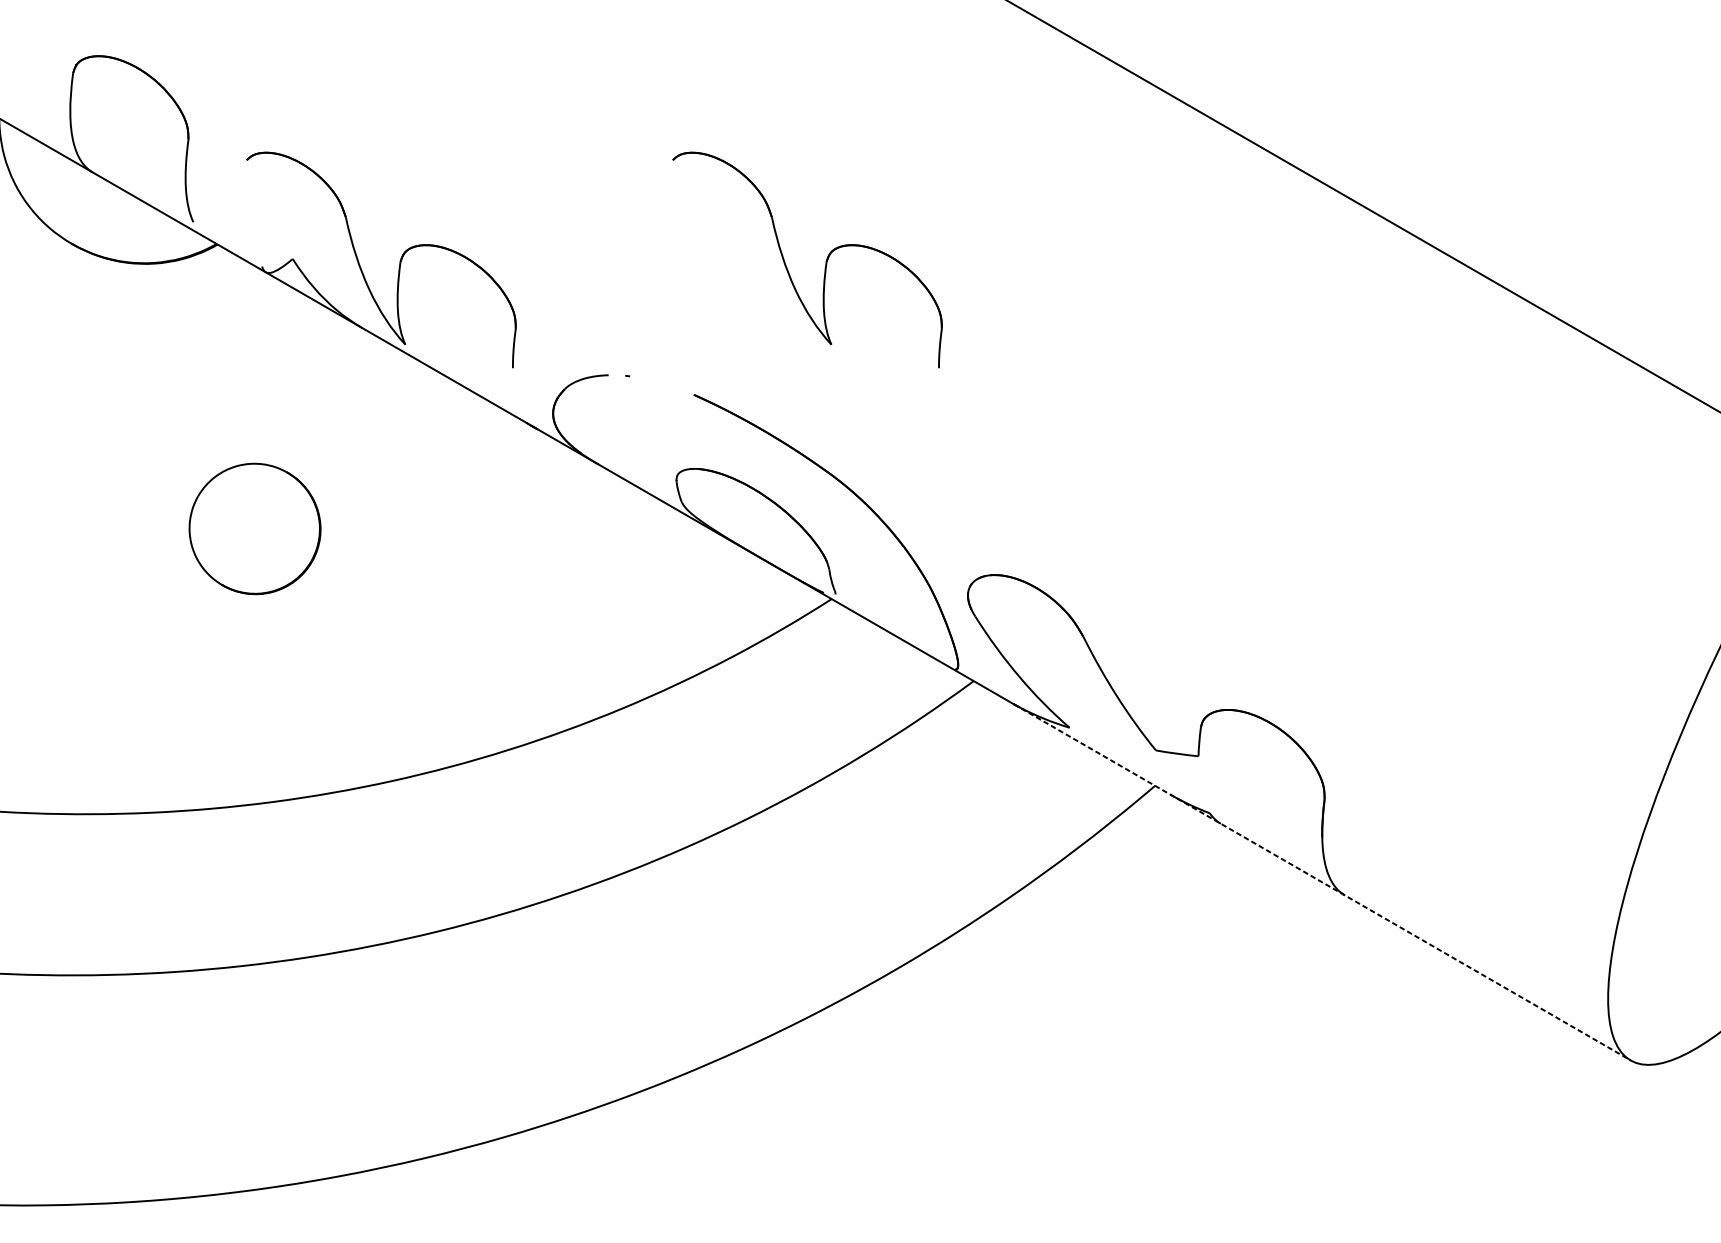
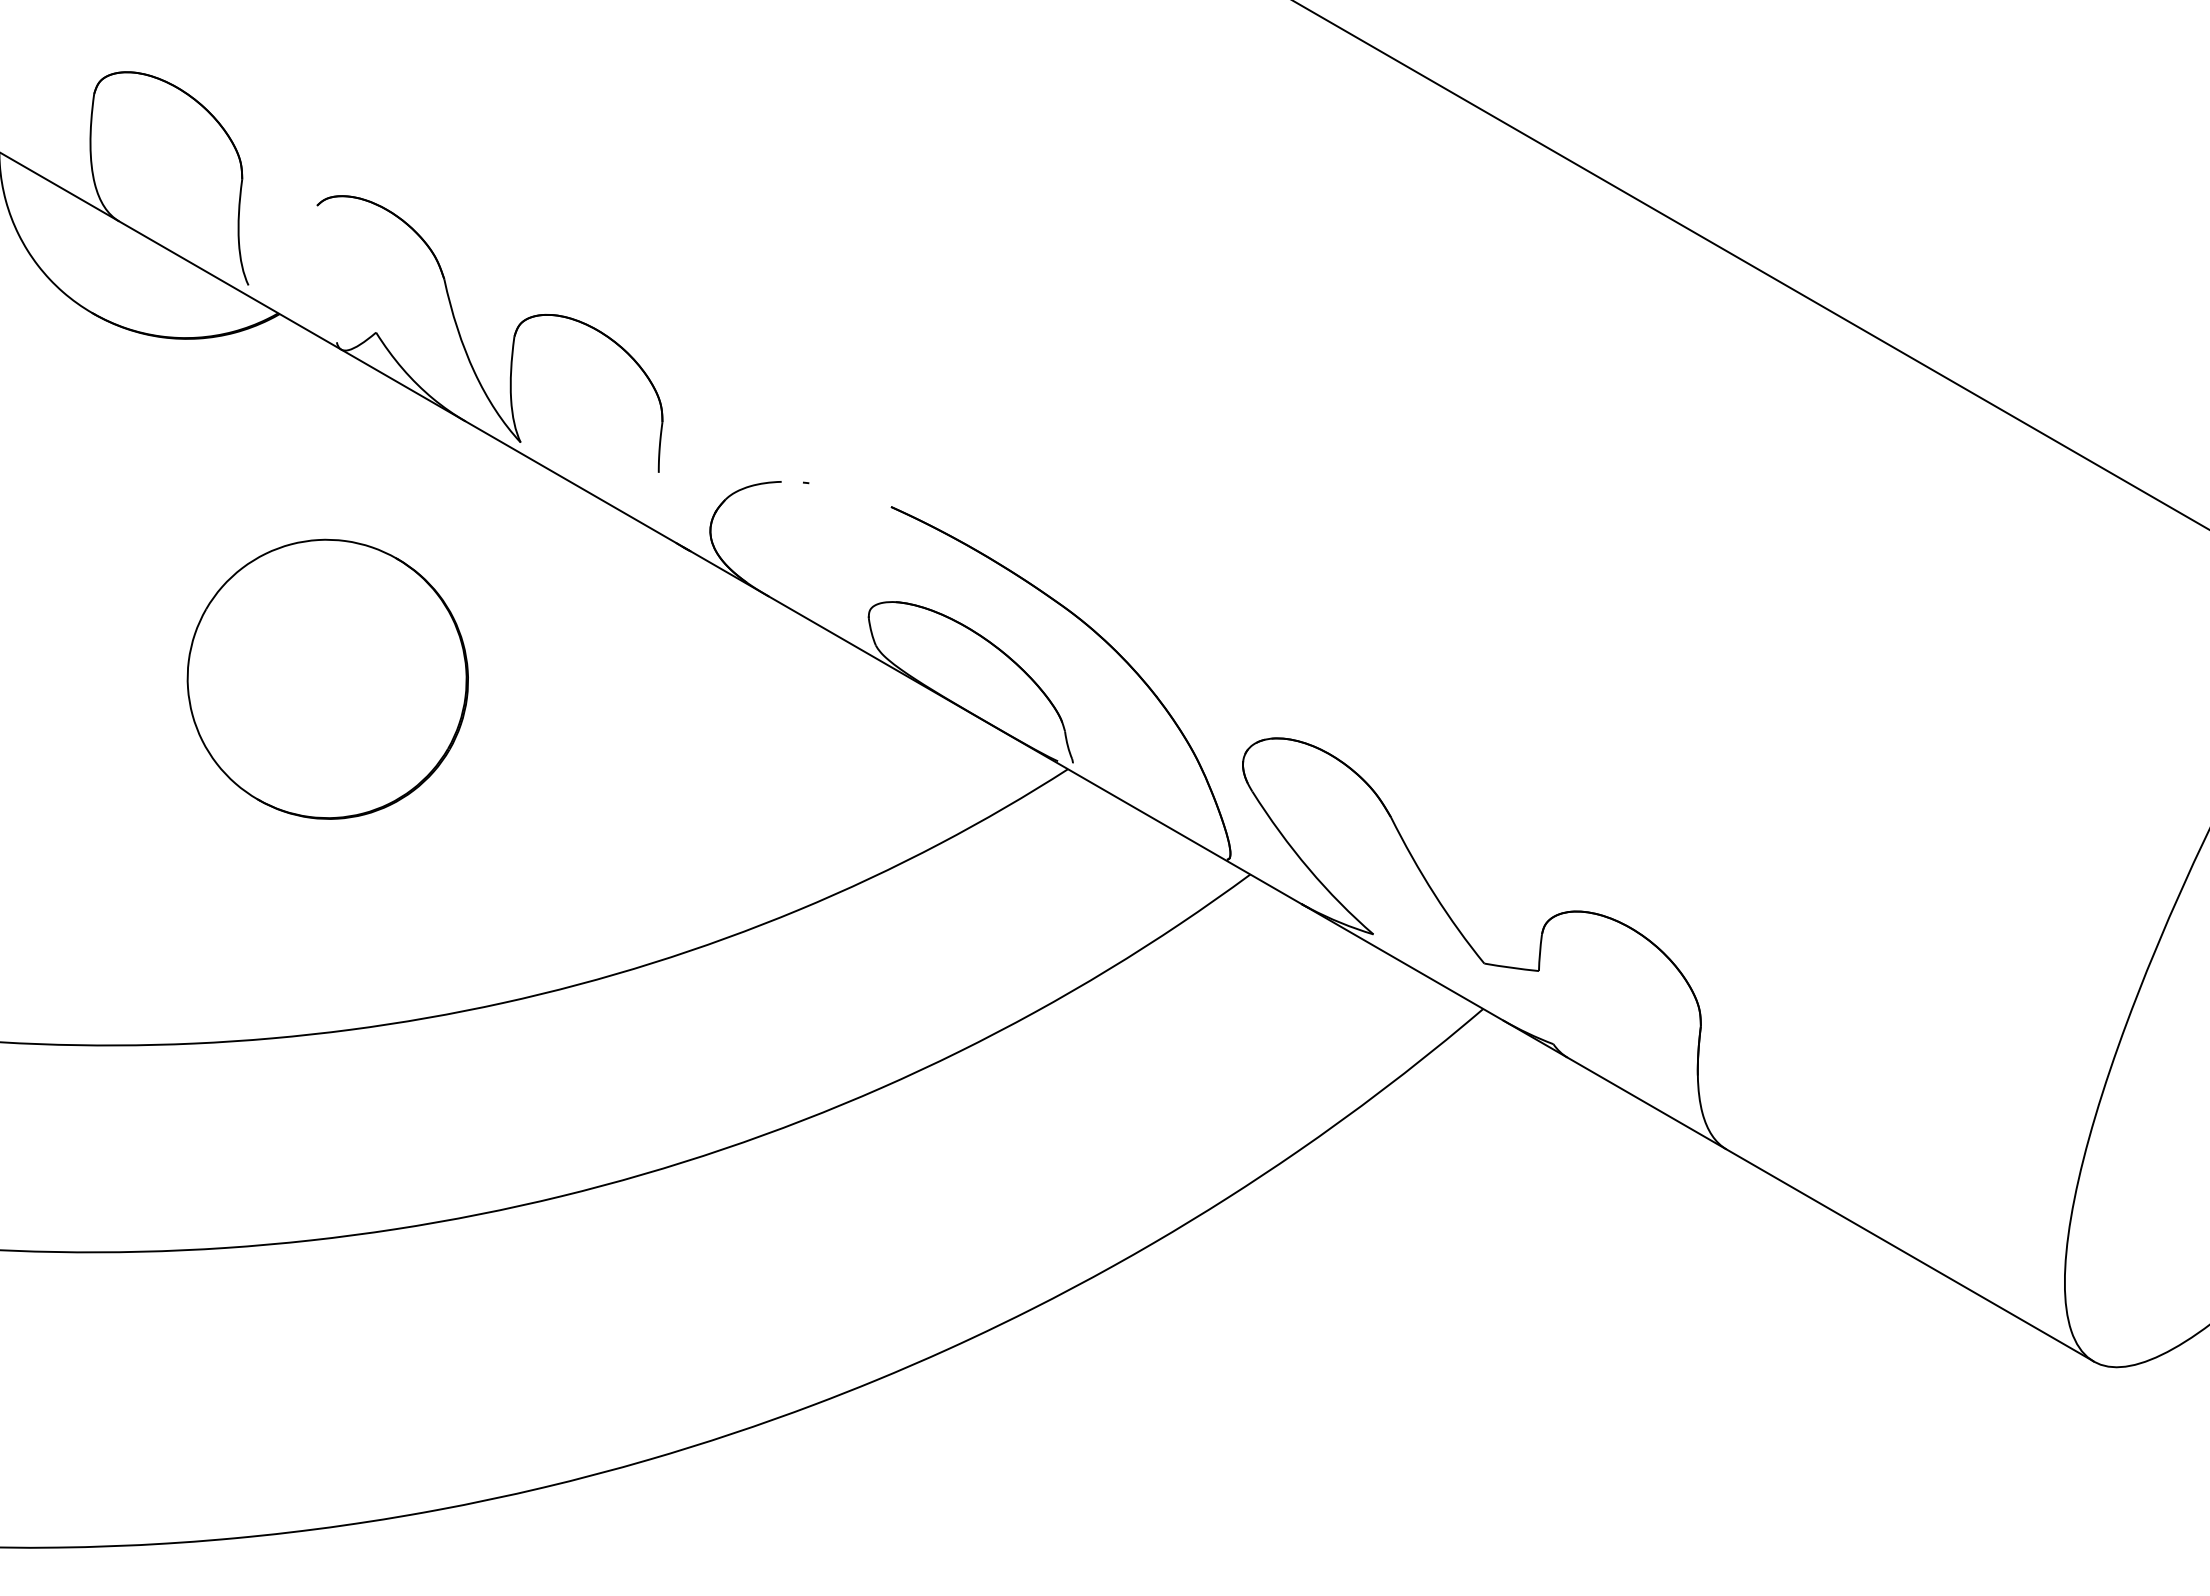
part: (825, 261) -> (1060, 335), removed
part: (254, 528) -> (327, 678), size x1.67
line: (1322, 882) -> (1698, 1133), dashed -> solid

